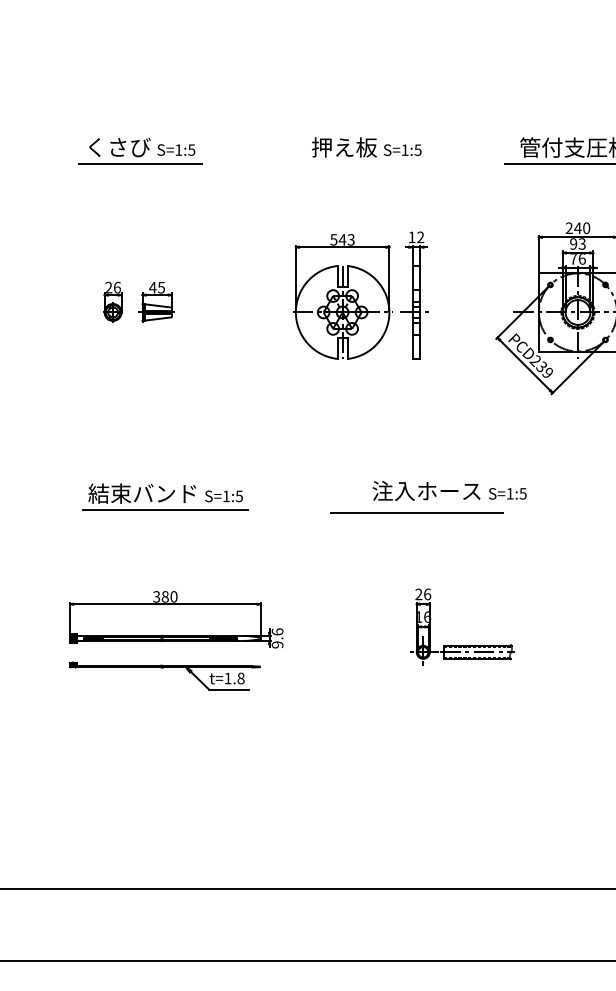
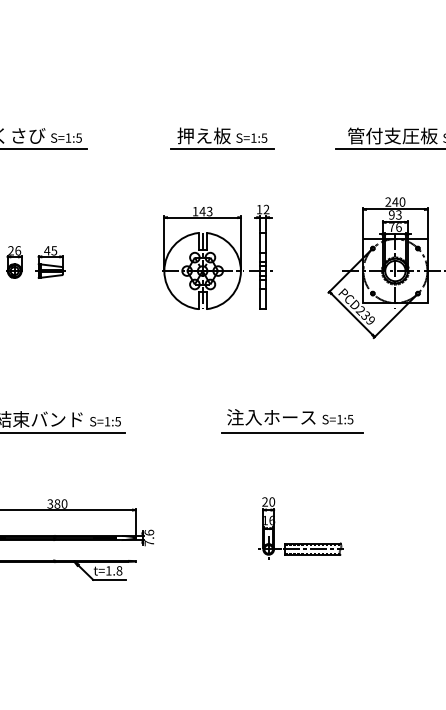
line: (366, 163) -> (222, 149), added
text: (333, 239) -> (195, 211), 543 -> 143
line: (416, 512) -> (291, 432), moved
text: (427, 594) -> (272, 502), 26 -> 20
text: (277, 644) -> (149, 543), 9.6 -> 7.6

